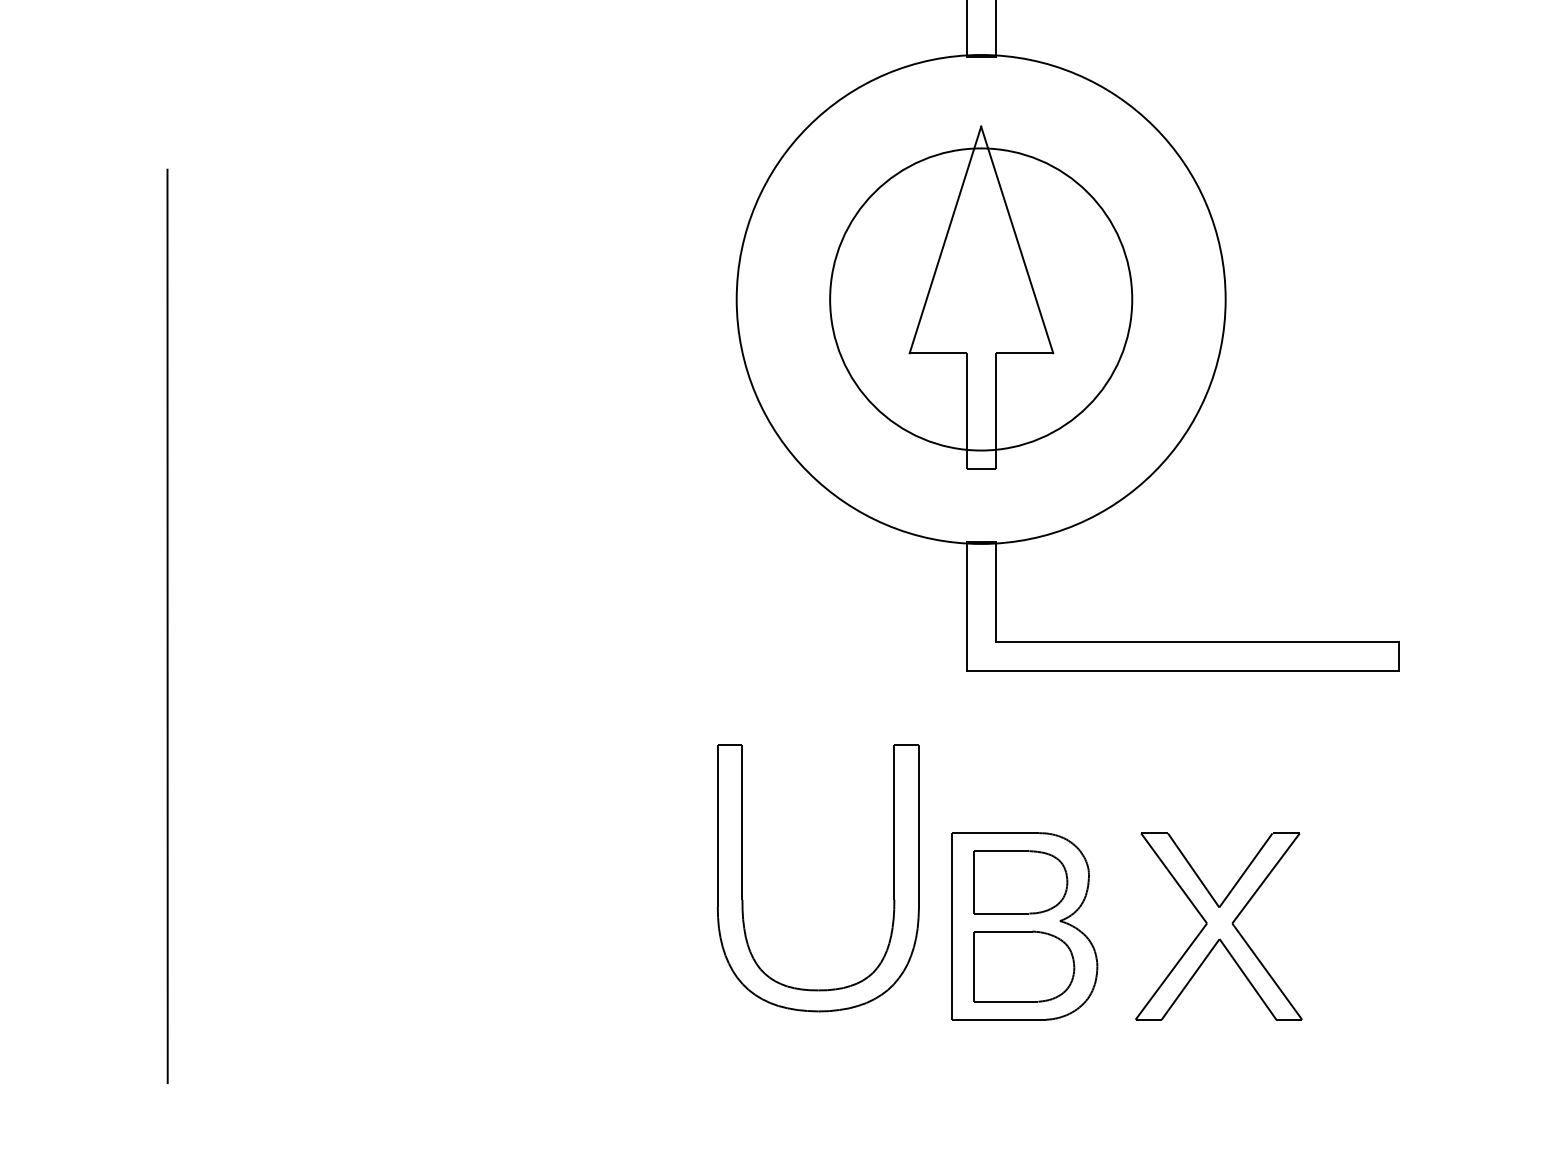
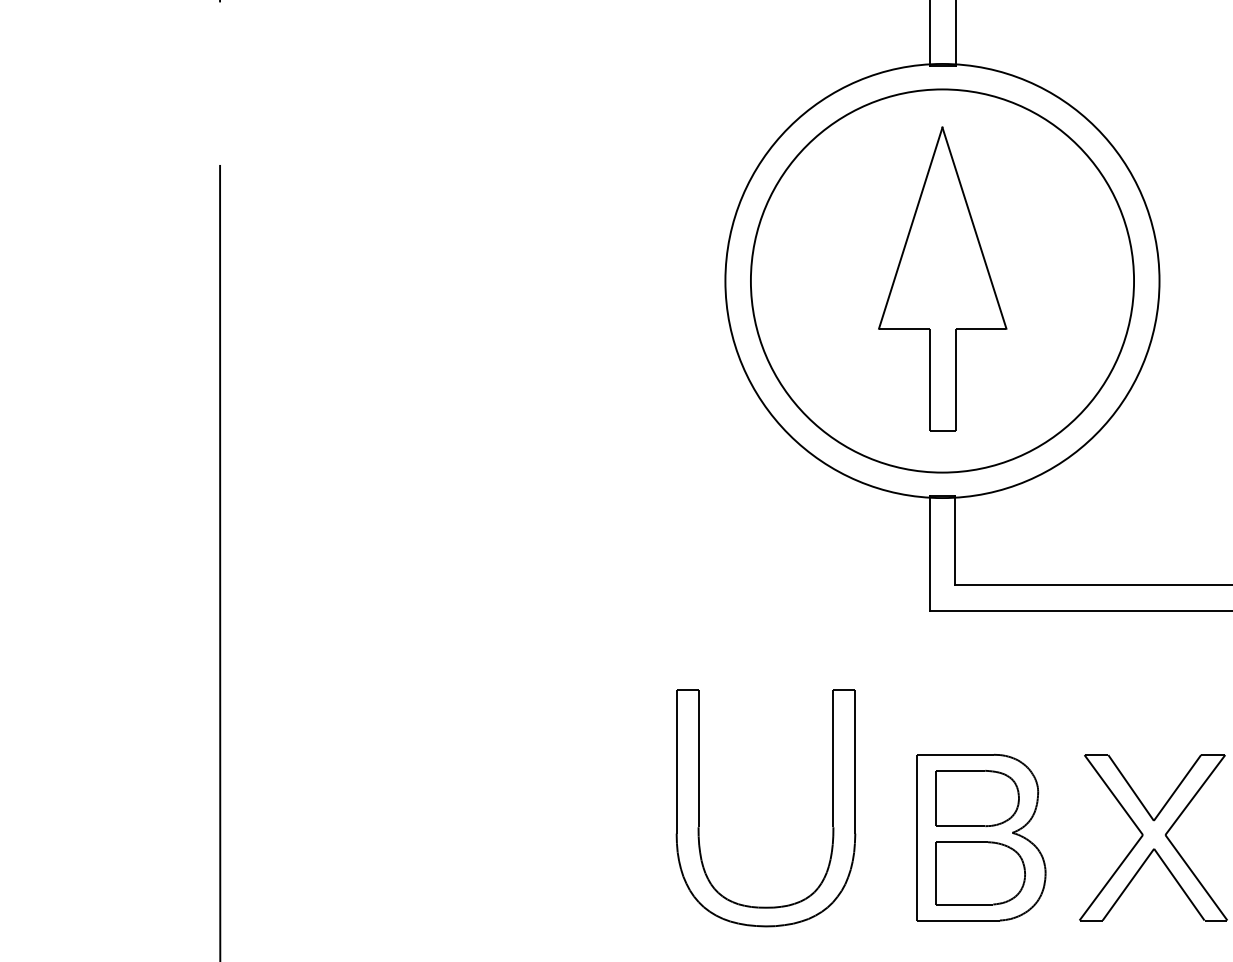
circle: (980, 299) -> (941, 281), size x1.43
part: (742, 878) -> (698, 808), moved

